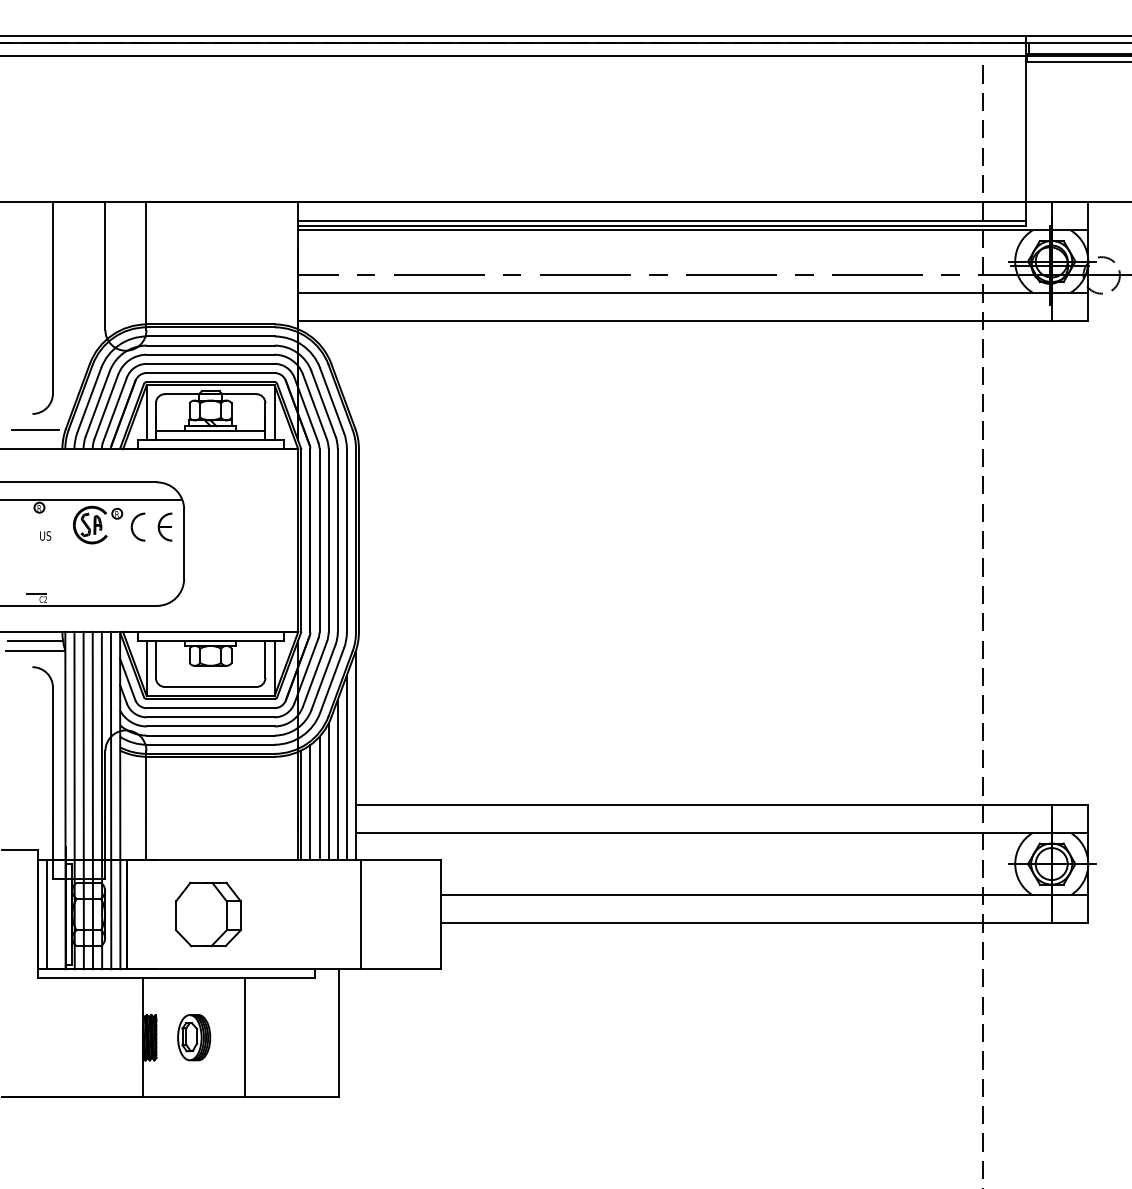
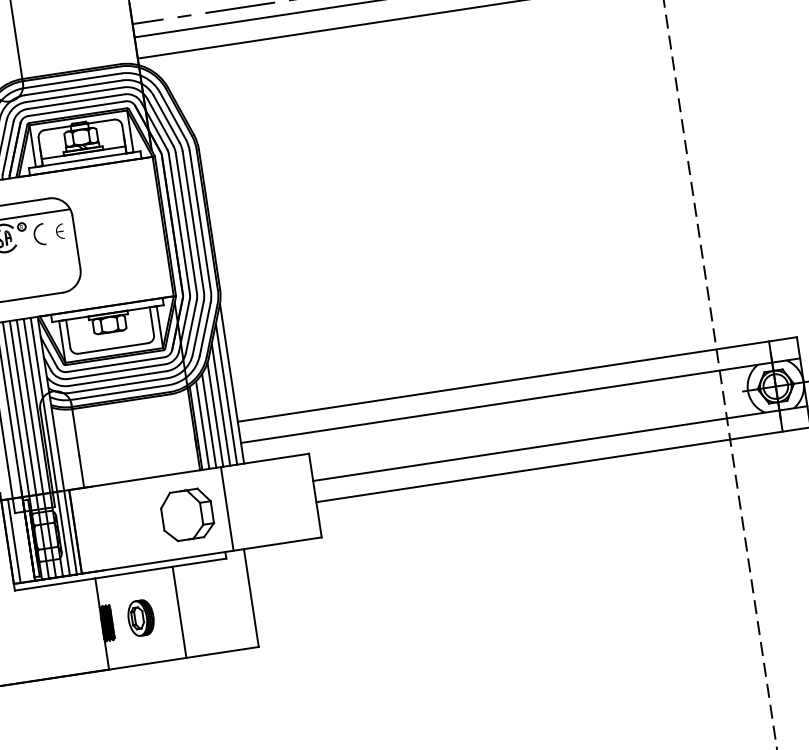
part: (164, 526) -> (59, 231), size x0.7
part: (207, 914) -> (186, 515), moved
line: (360, 914) -> (227, 508), moved

